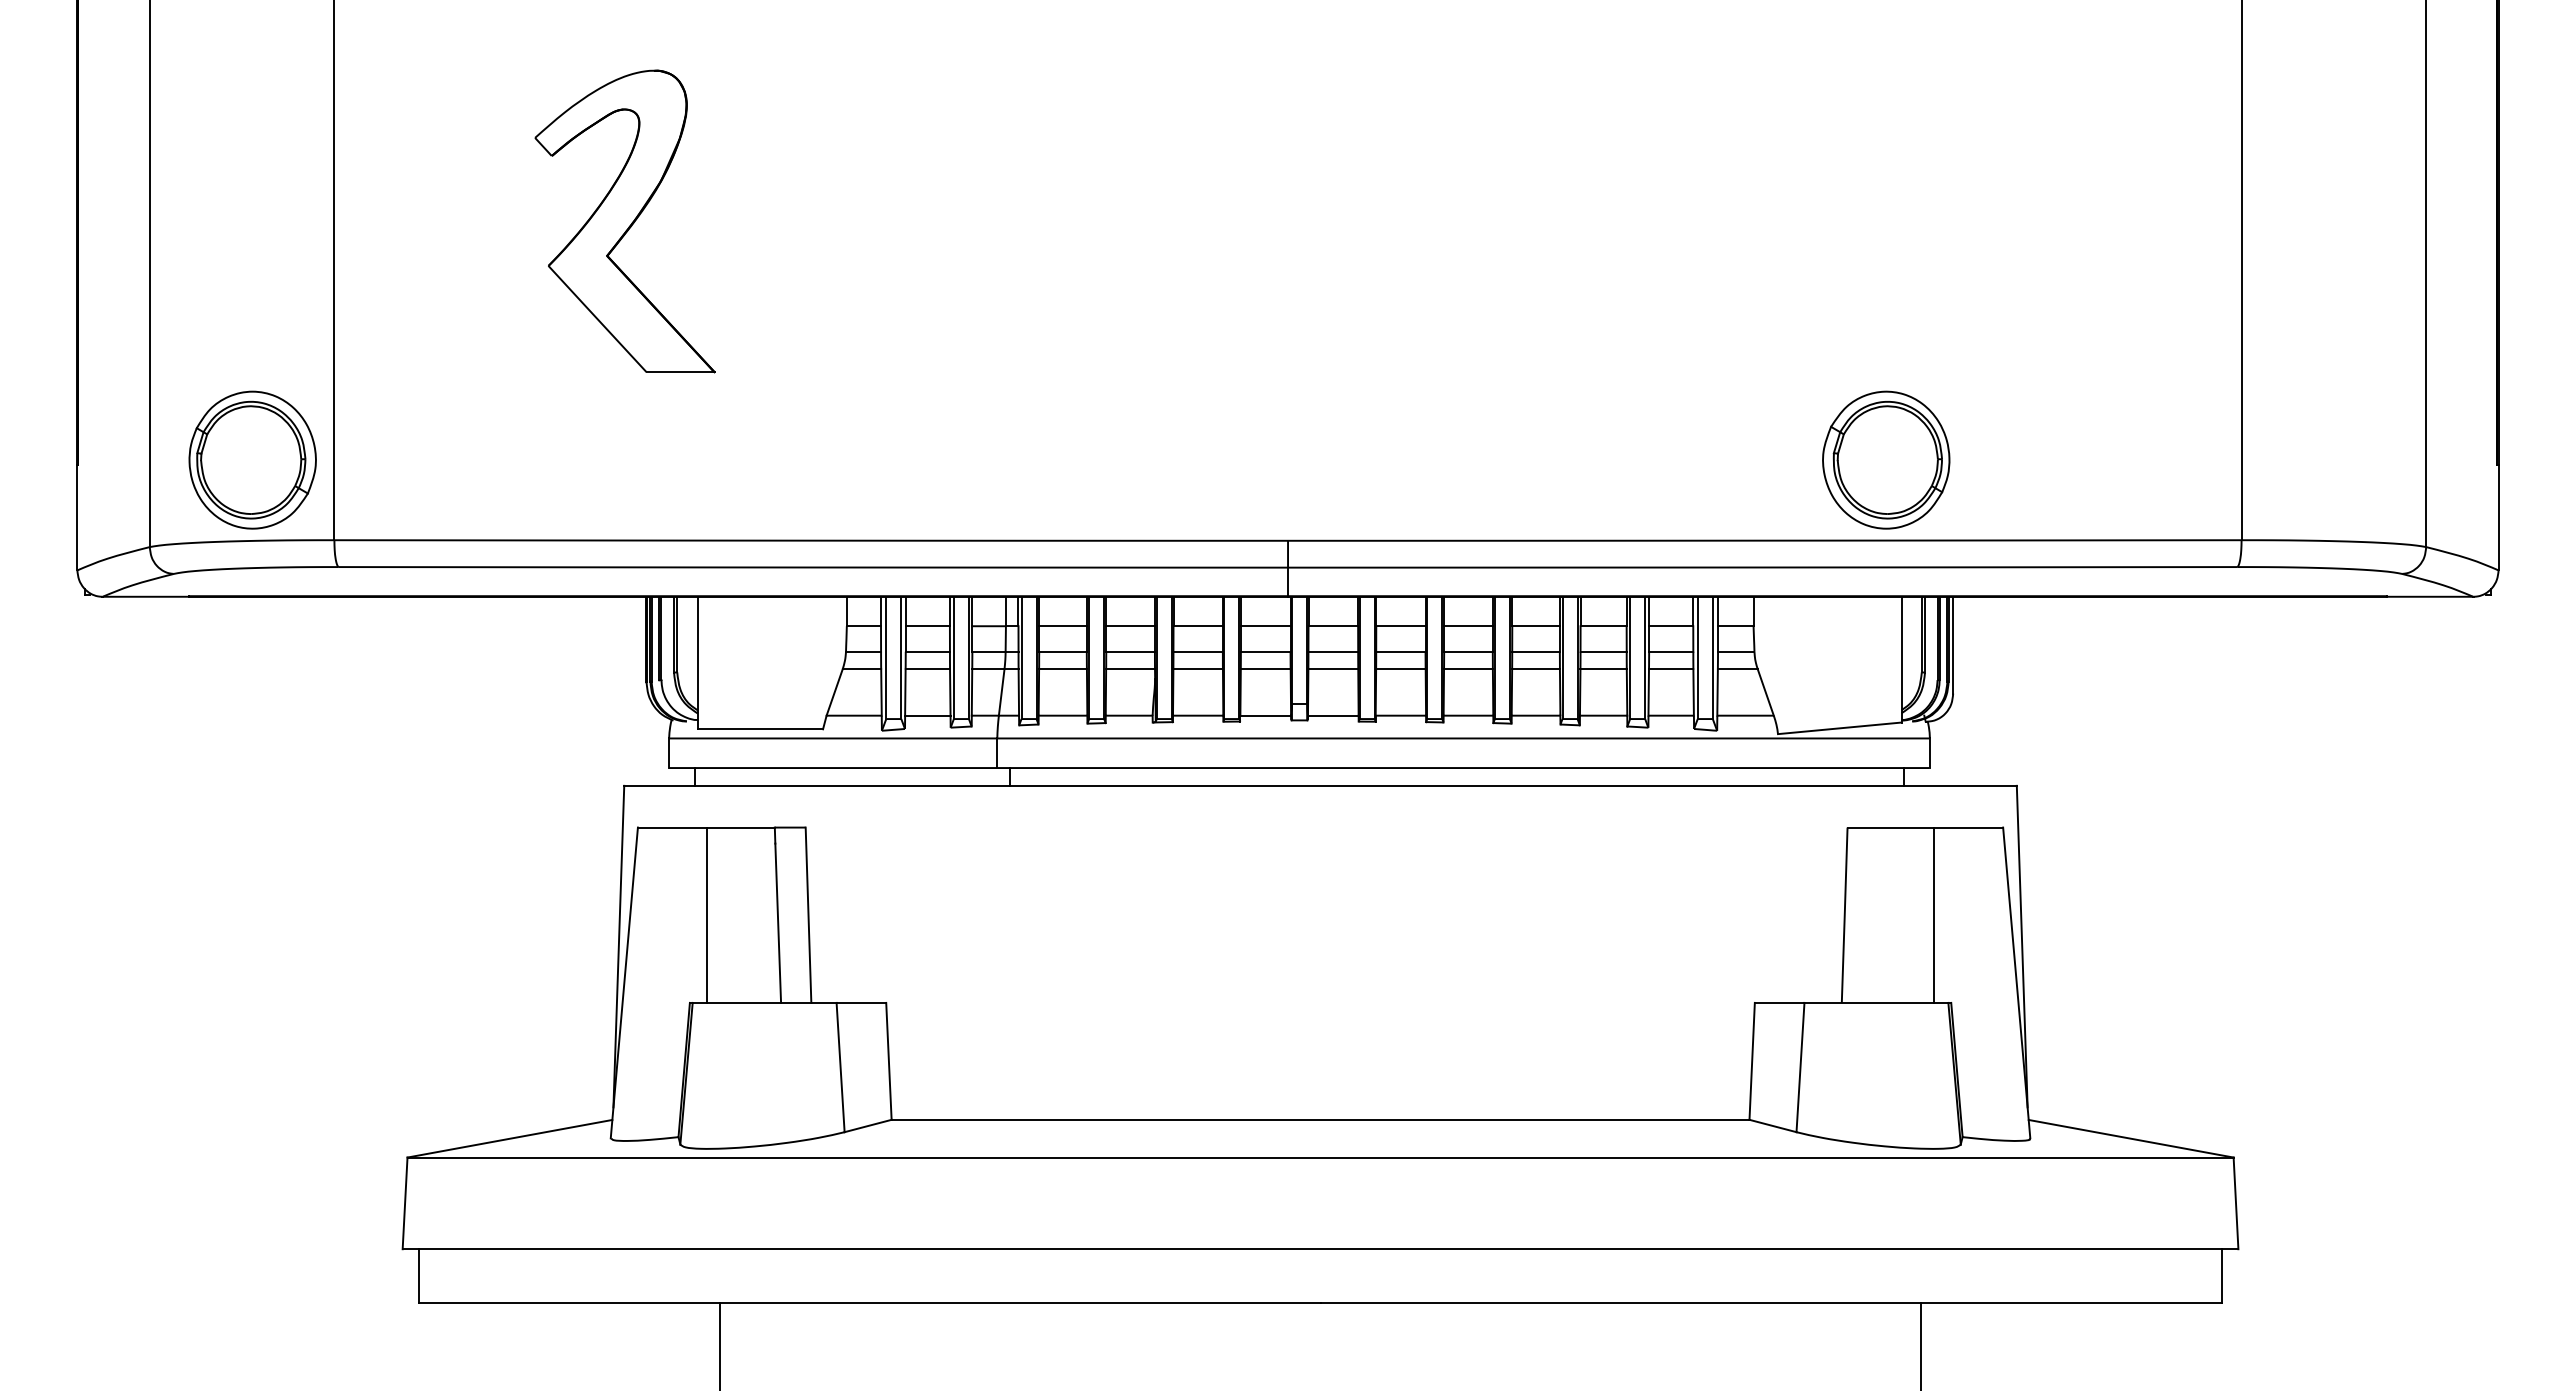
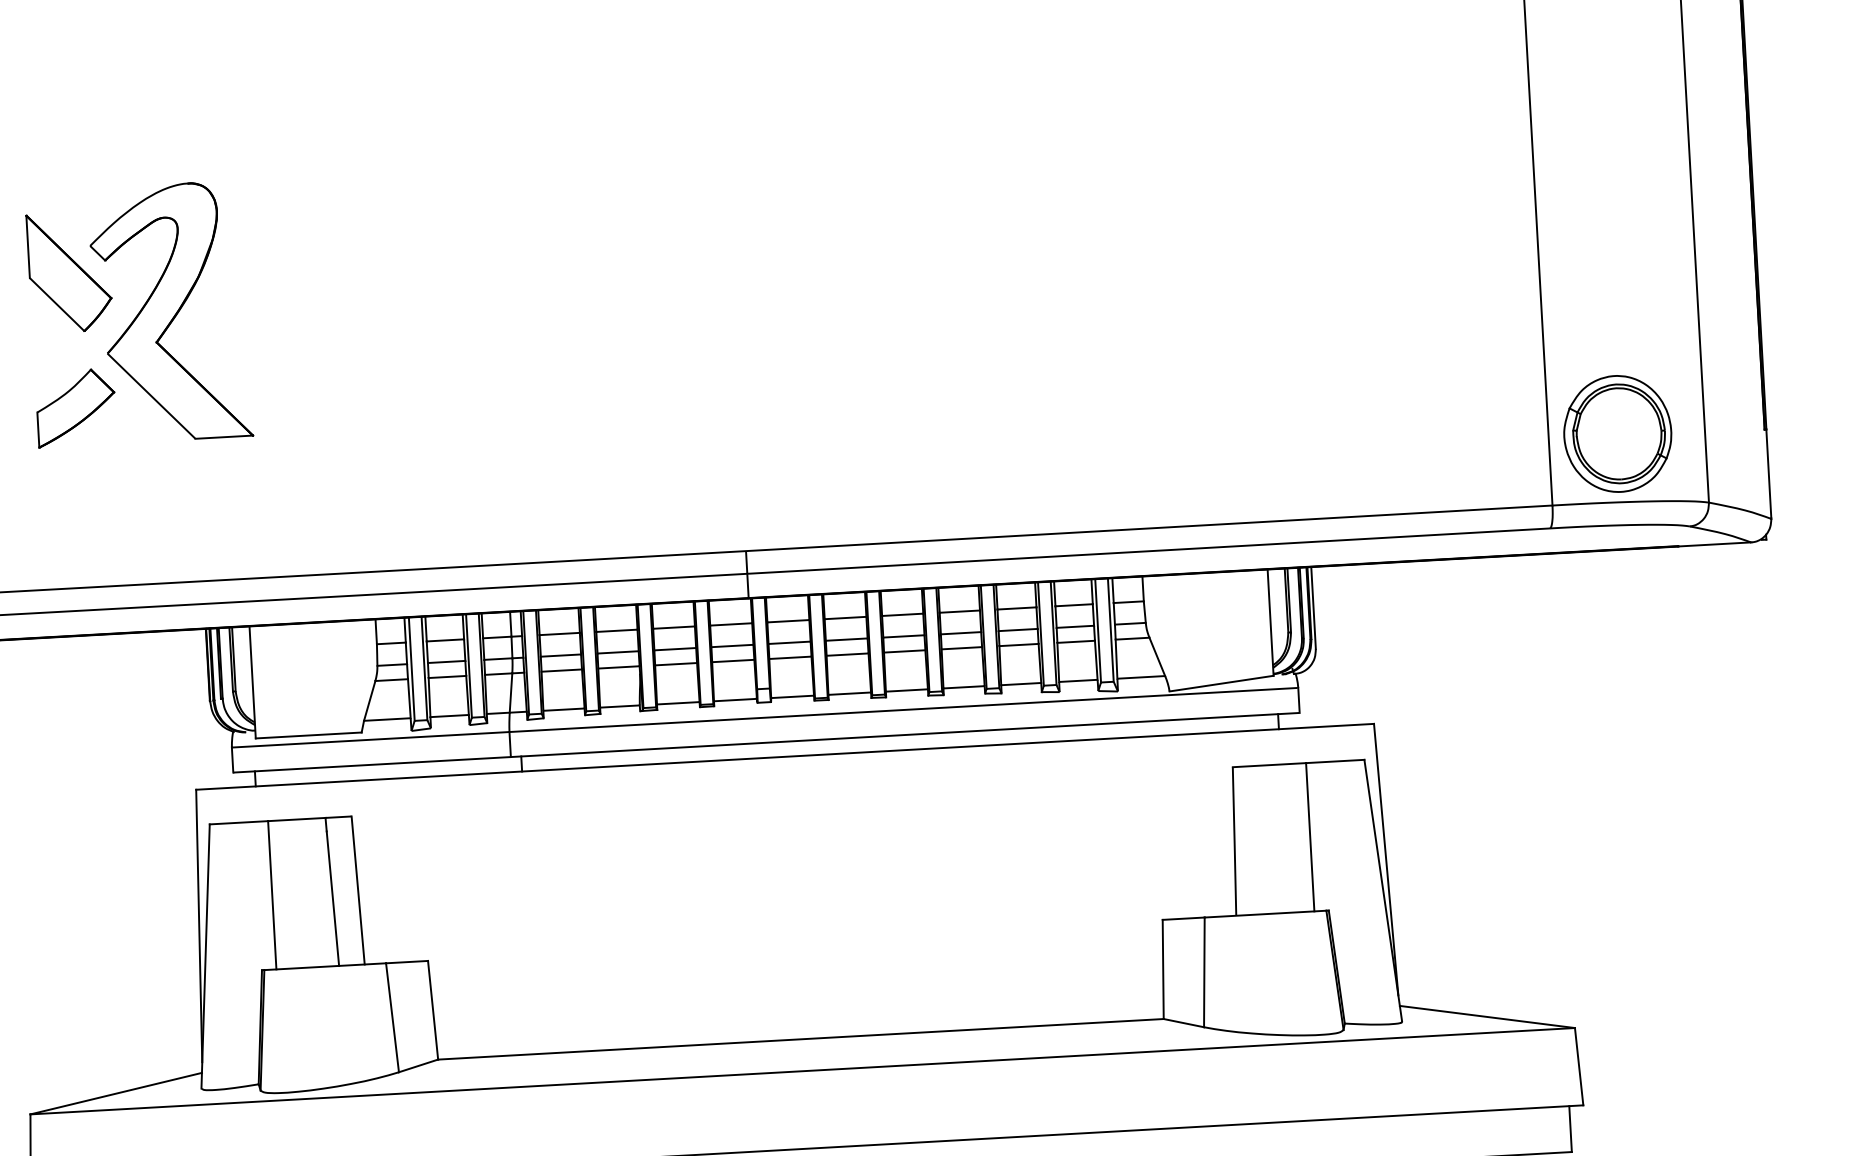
part: (509, 167) -> (69, 272), added
part: (507, 327) -> (75, 407), added
part: (1886, 459) -> (1617, 433), moved

